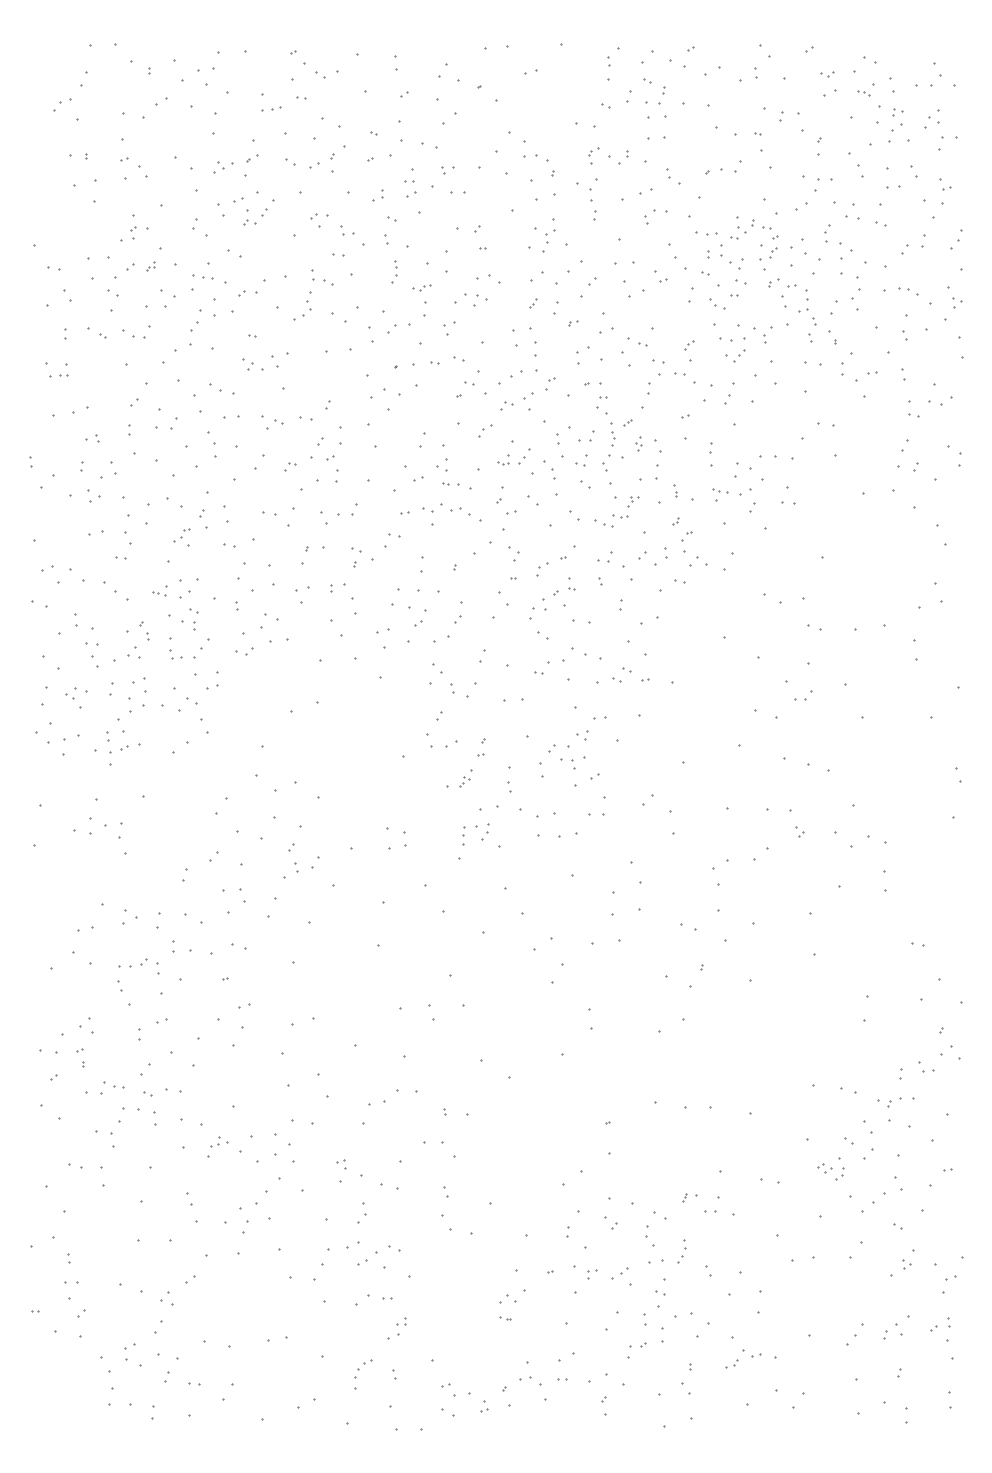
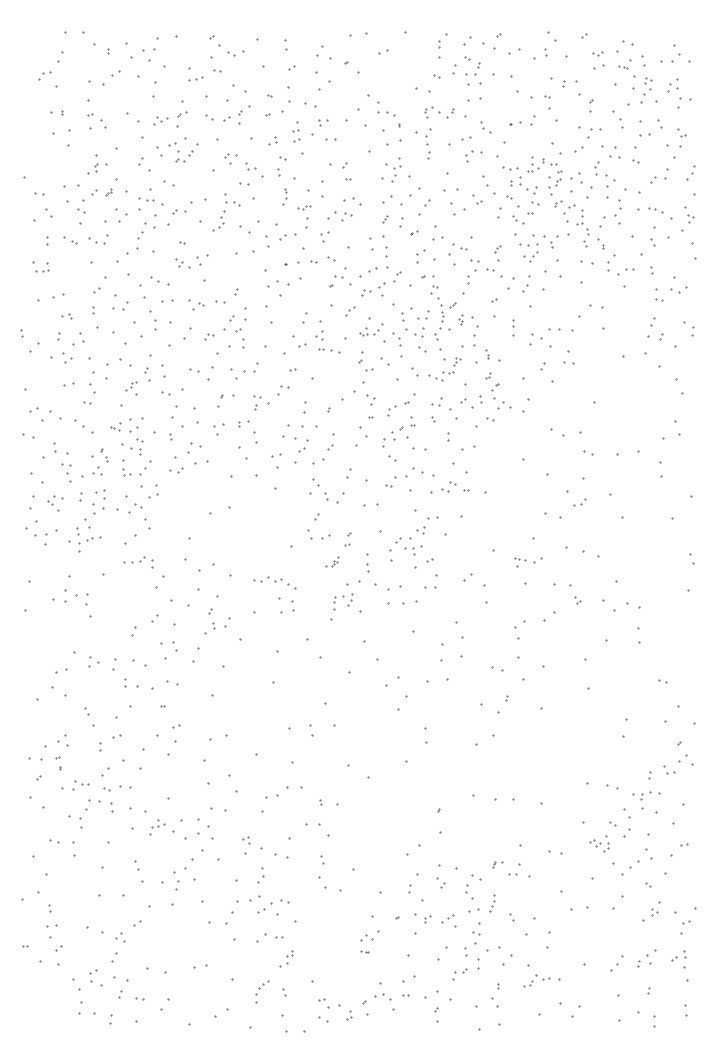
part: (732, 495) -> (528, 562), moved
part: (450, 512) -> (274, 582), moved
part: (459, 778) -> (331, 561), size x0.7
part: (139, 966) -> (138, 562), moved

